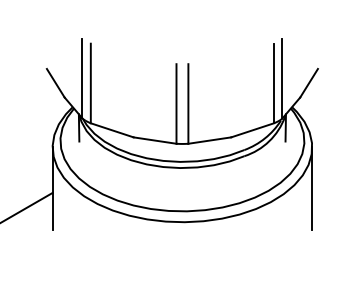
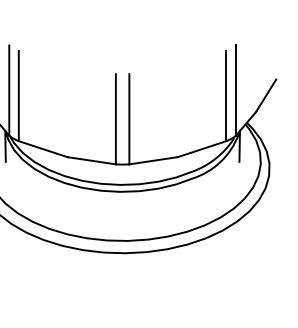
line: (312, 188) -> (270, 215), removed

